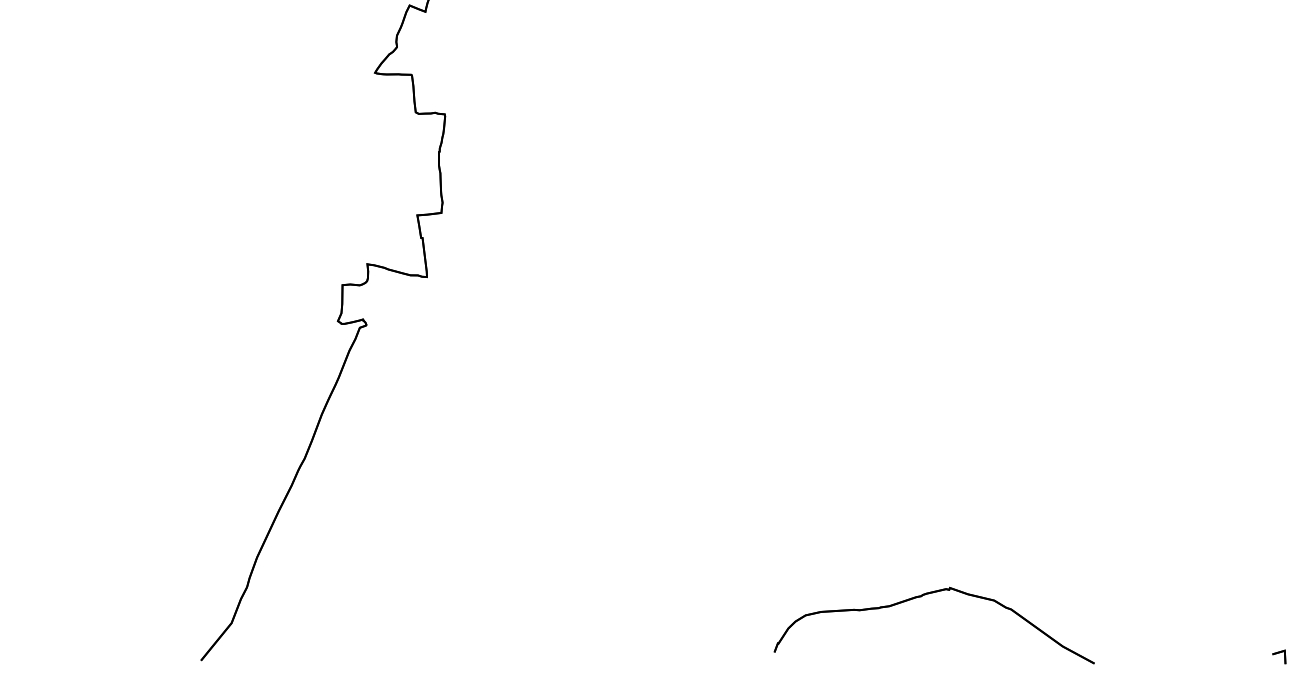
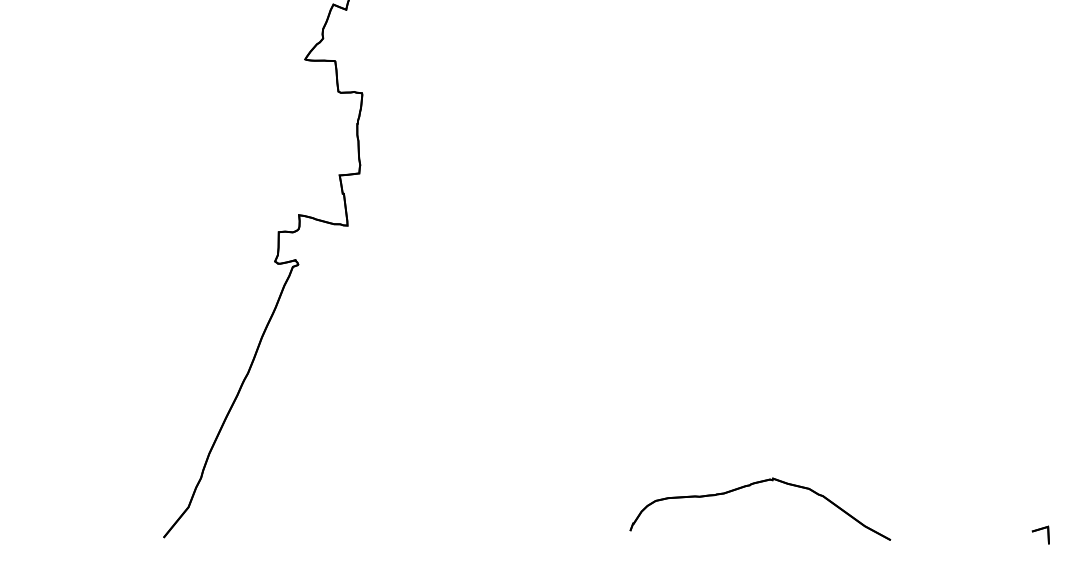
part: (1279, 656) -> (1041, 534), size x1.6

